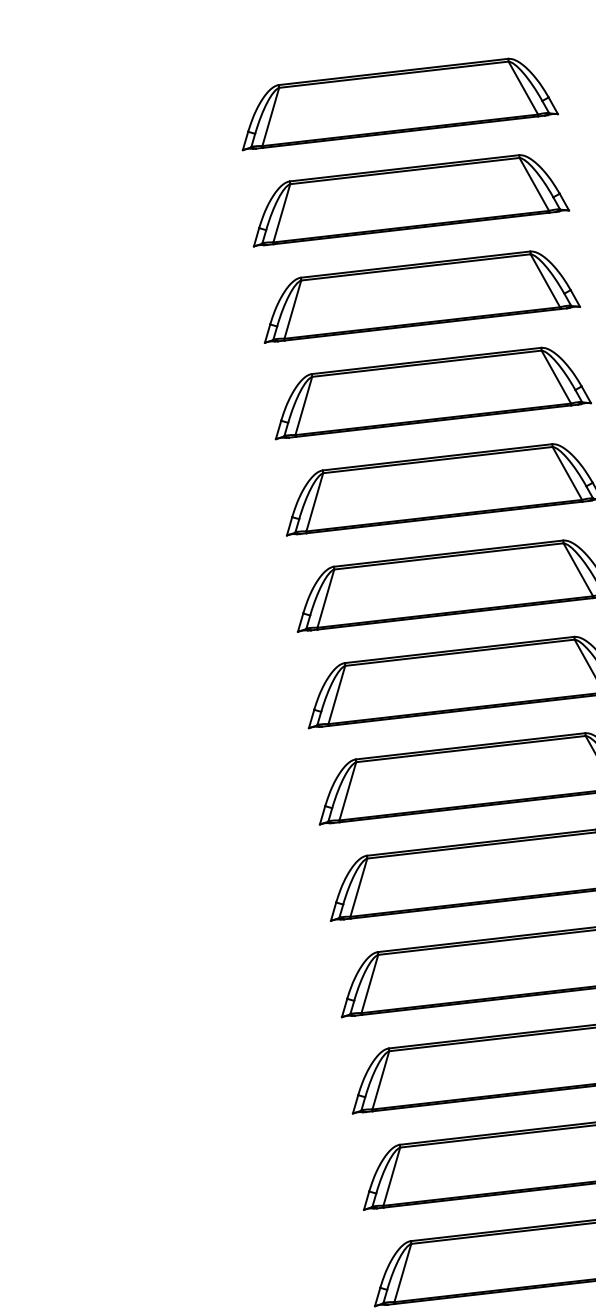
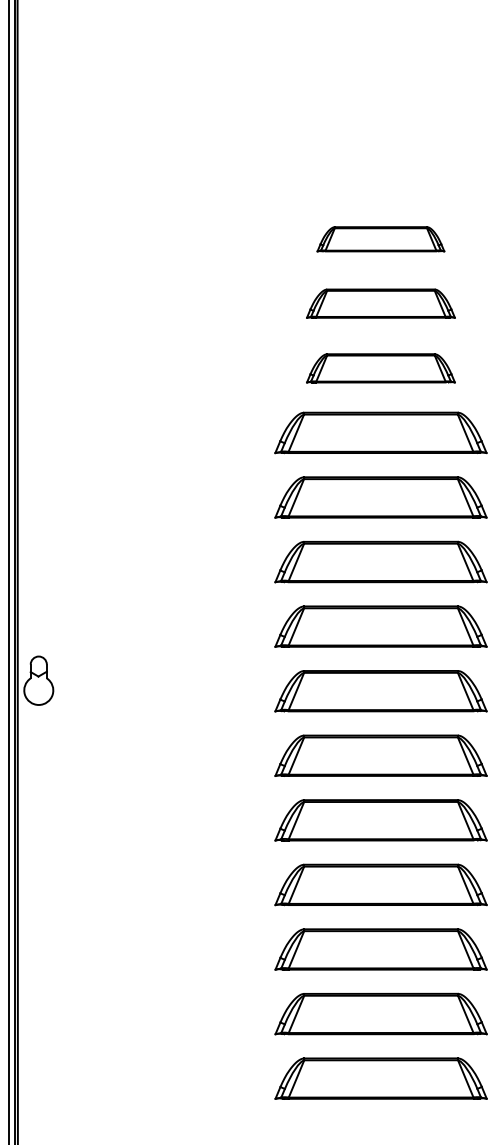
part: (396, 102) -> (380, 239), size x0.6
part: (407, 198) -> (380, 303), size x0.7
part: (418, 295) -> (380, 368), size x0.7

